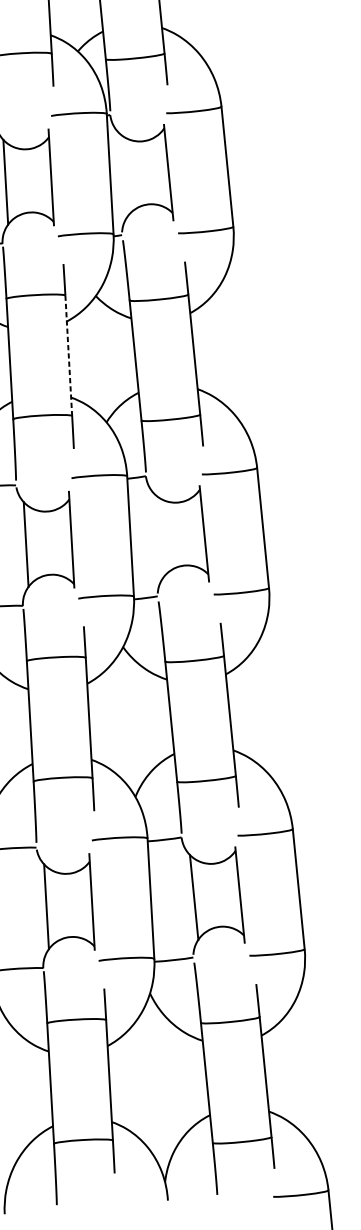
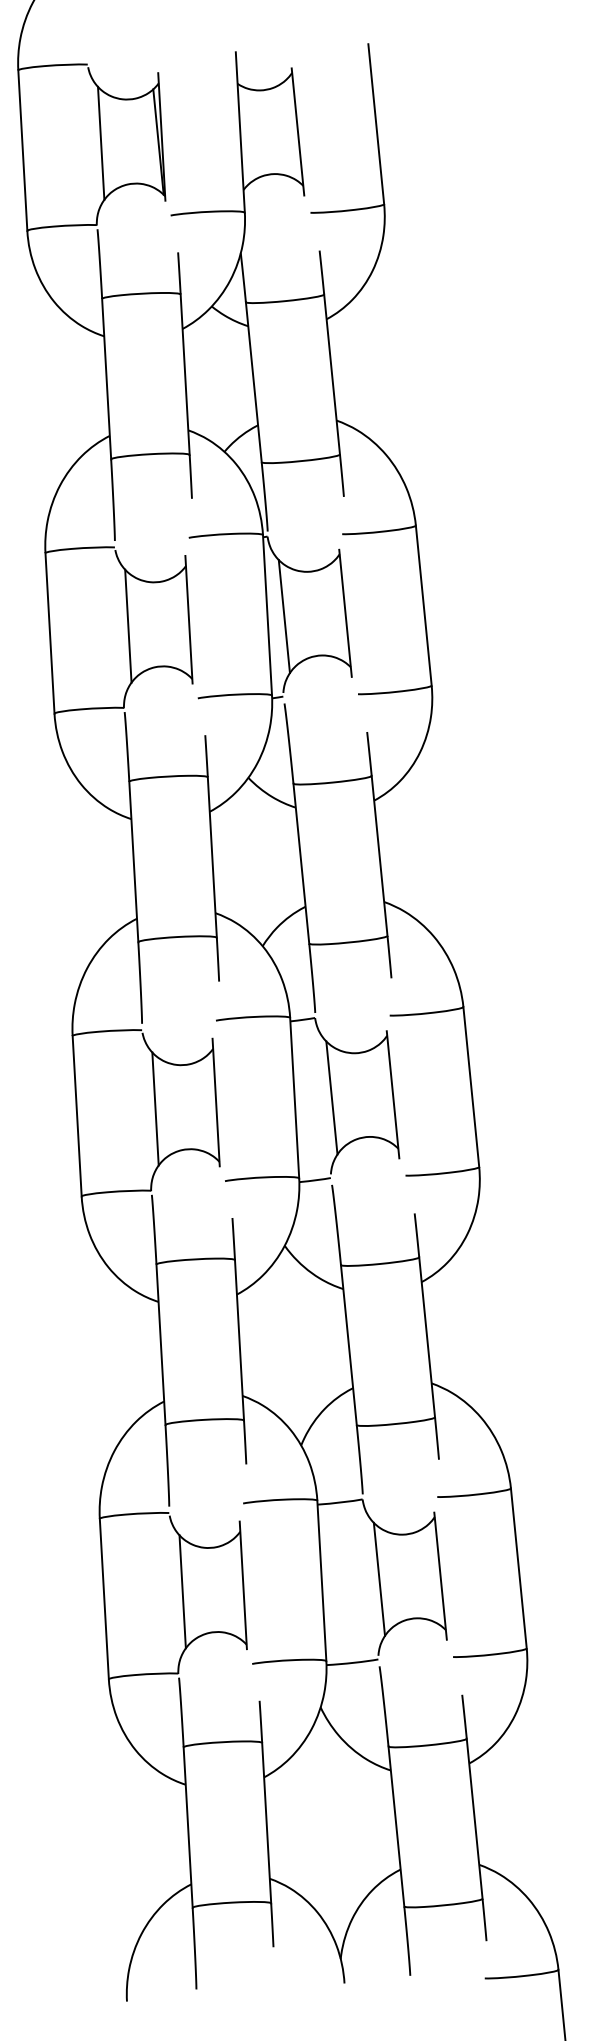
line: (122, 175) -> (283, 616), added
line: (68, 356) -> (212, 858), dashed -> solid
line: (158, 535) -> (331, 1097), added

